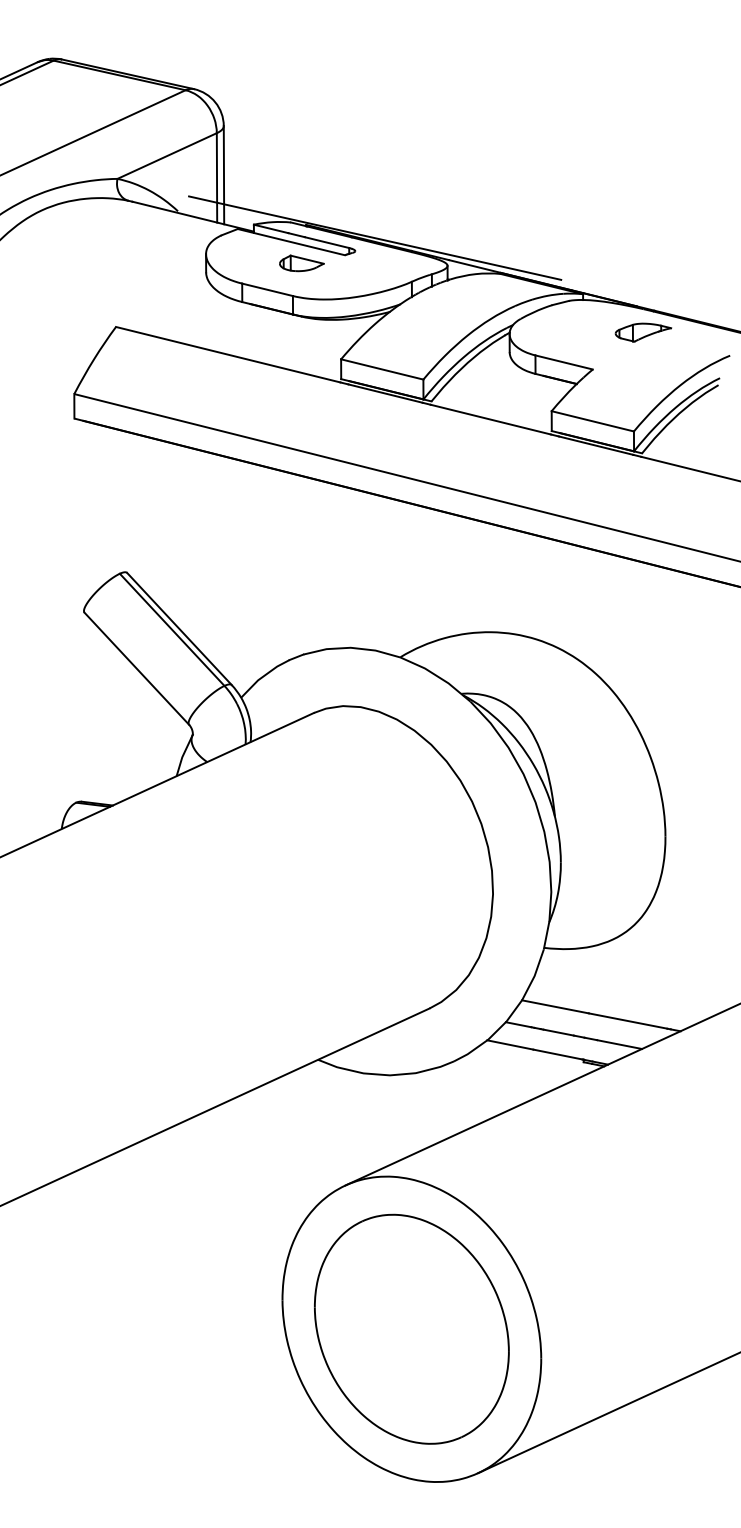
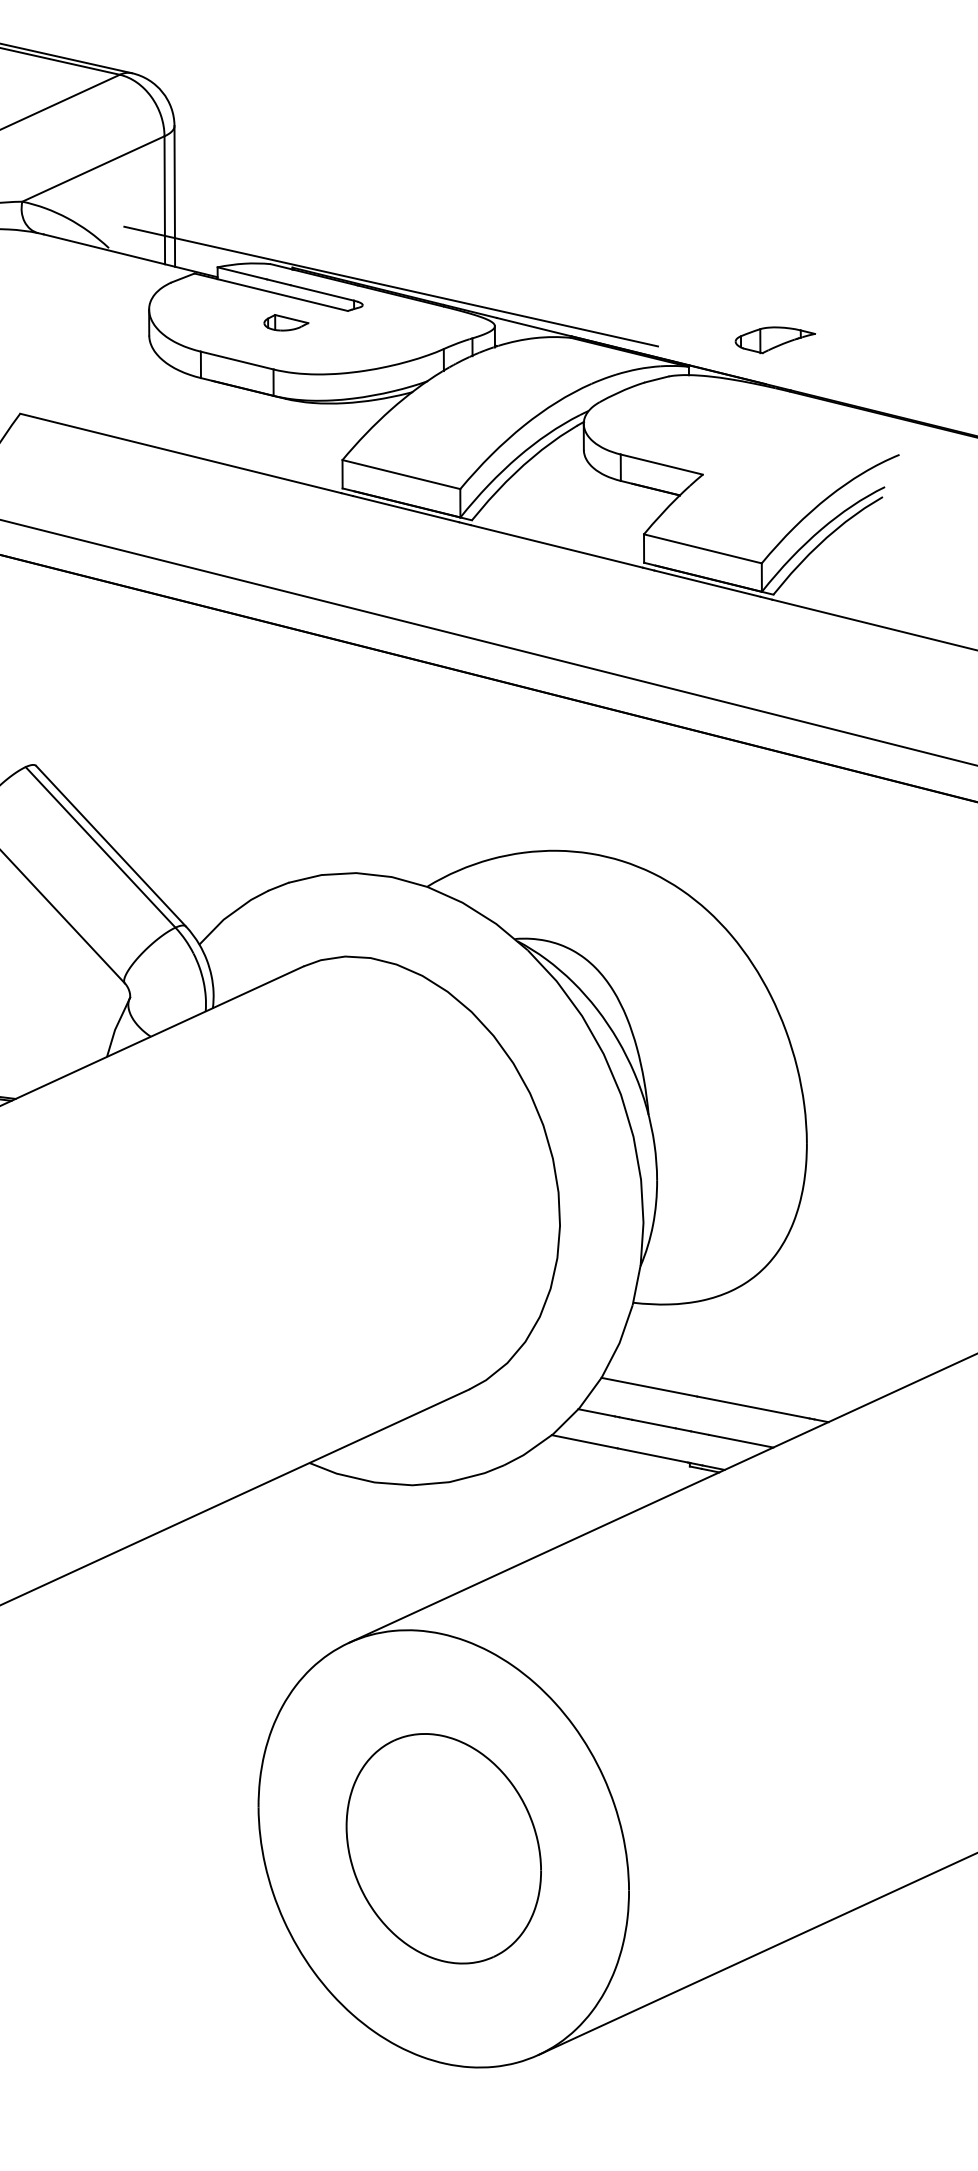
part: (301, 263) -> (285, 322), size x0.7
part: (643, 332) -> (775, 340), moved
part: (411, 1328) -> (443, 1847), size x0.7

